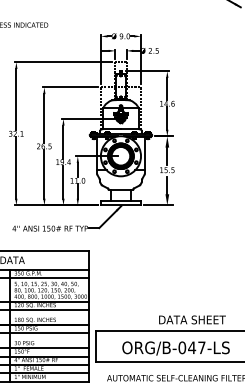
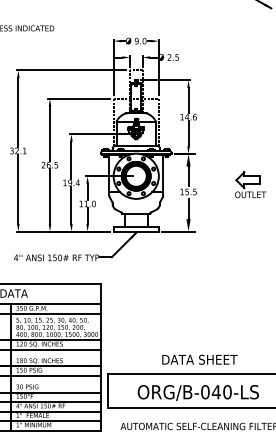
part: (222, 163) -> (250, 184), added
text: (192, 319) -> (199, 359), moved
text: (201, 348) -> (227, 392), ORG/B-047-LS -> ORG/B-040-LS

